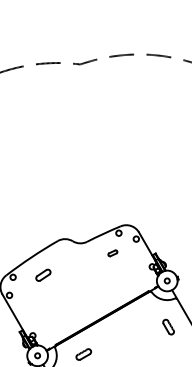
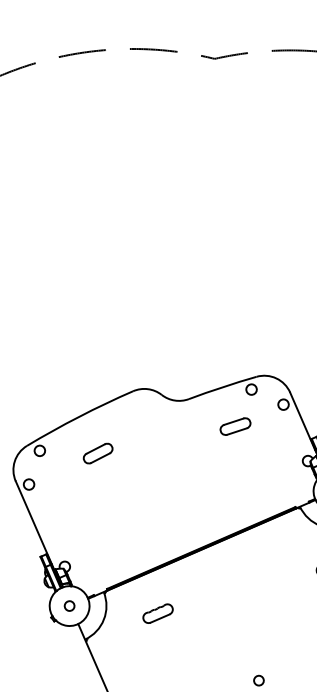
part: (112, 253) -> (234, 426), size x1.67

